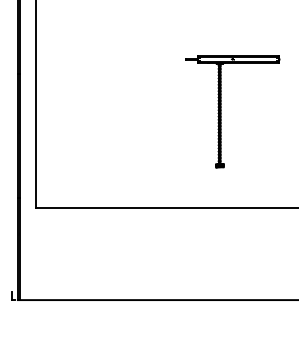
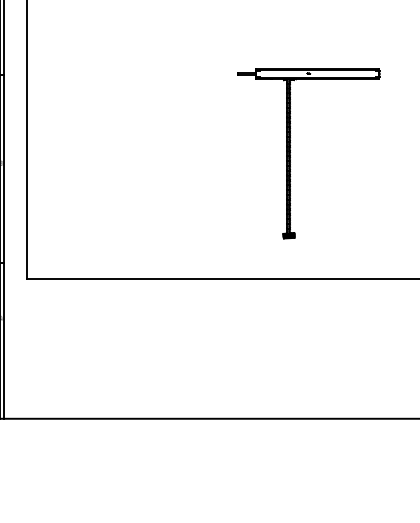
part: (221, 111) -> (291, 153), moved

